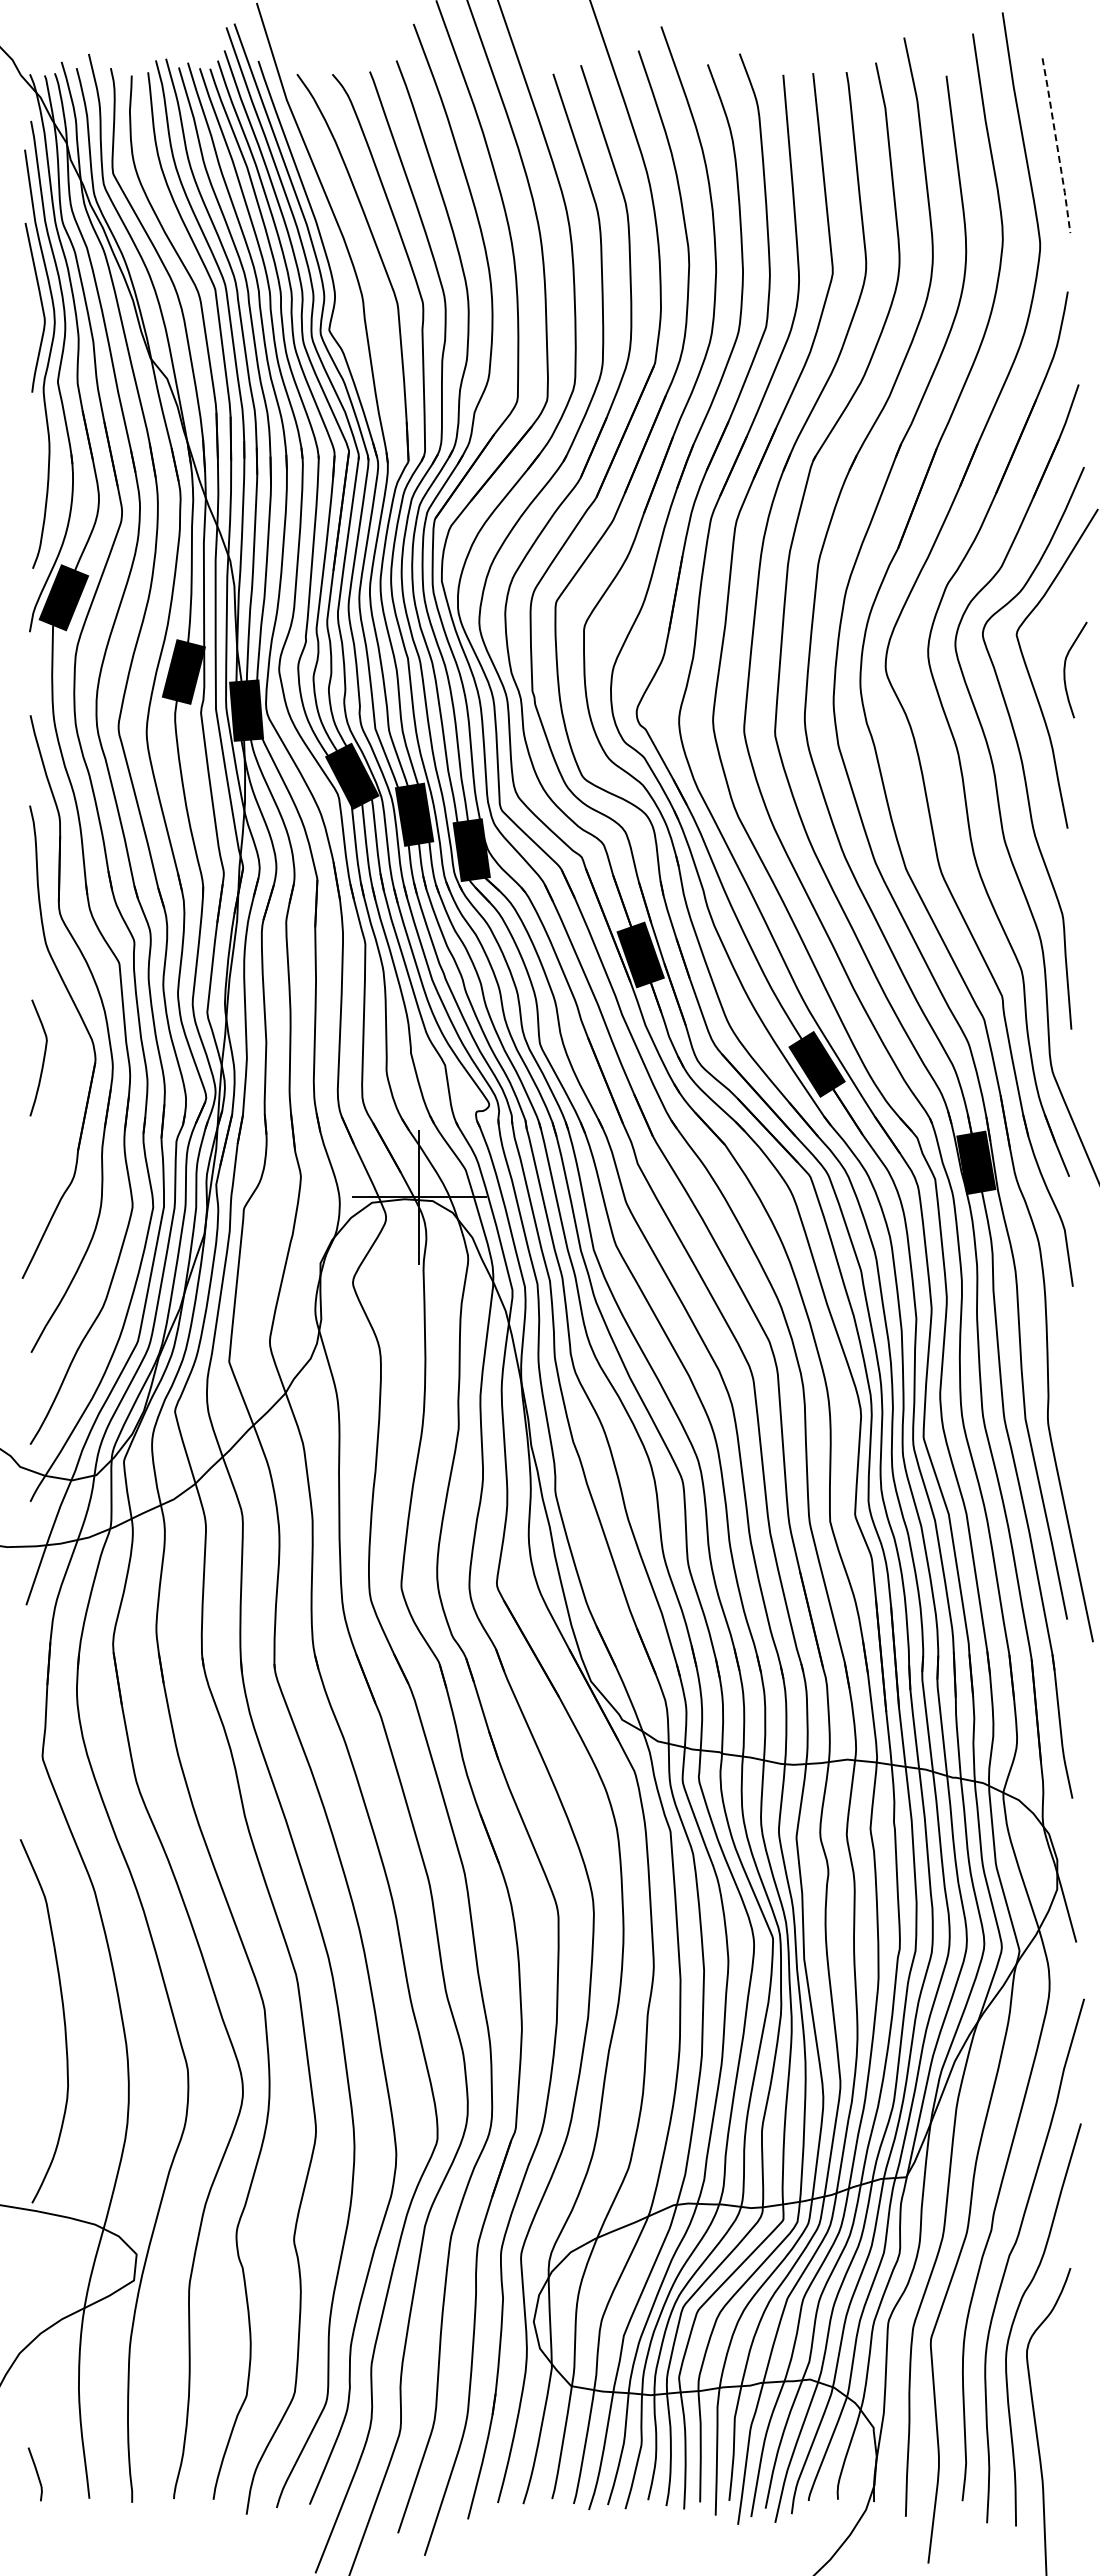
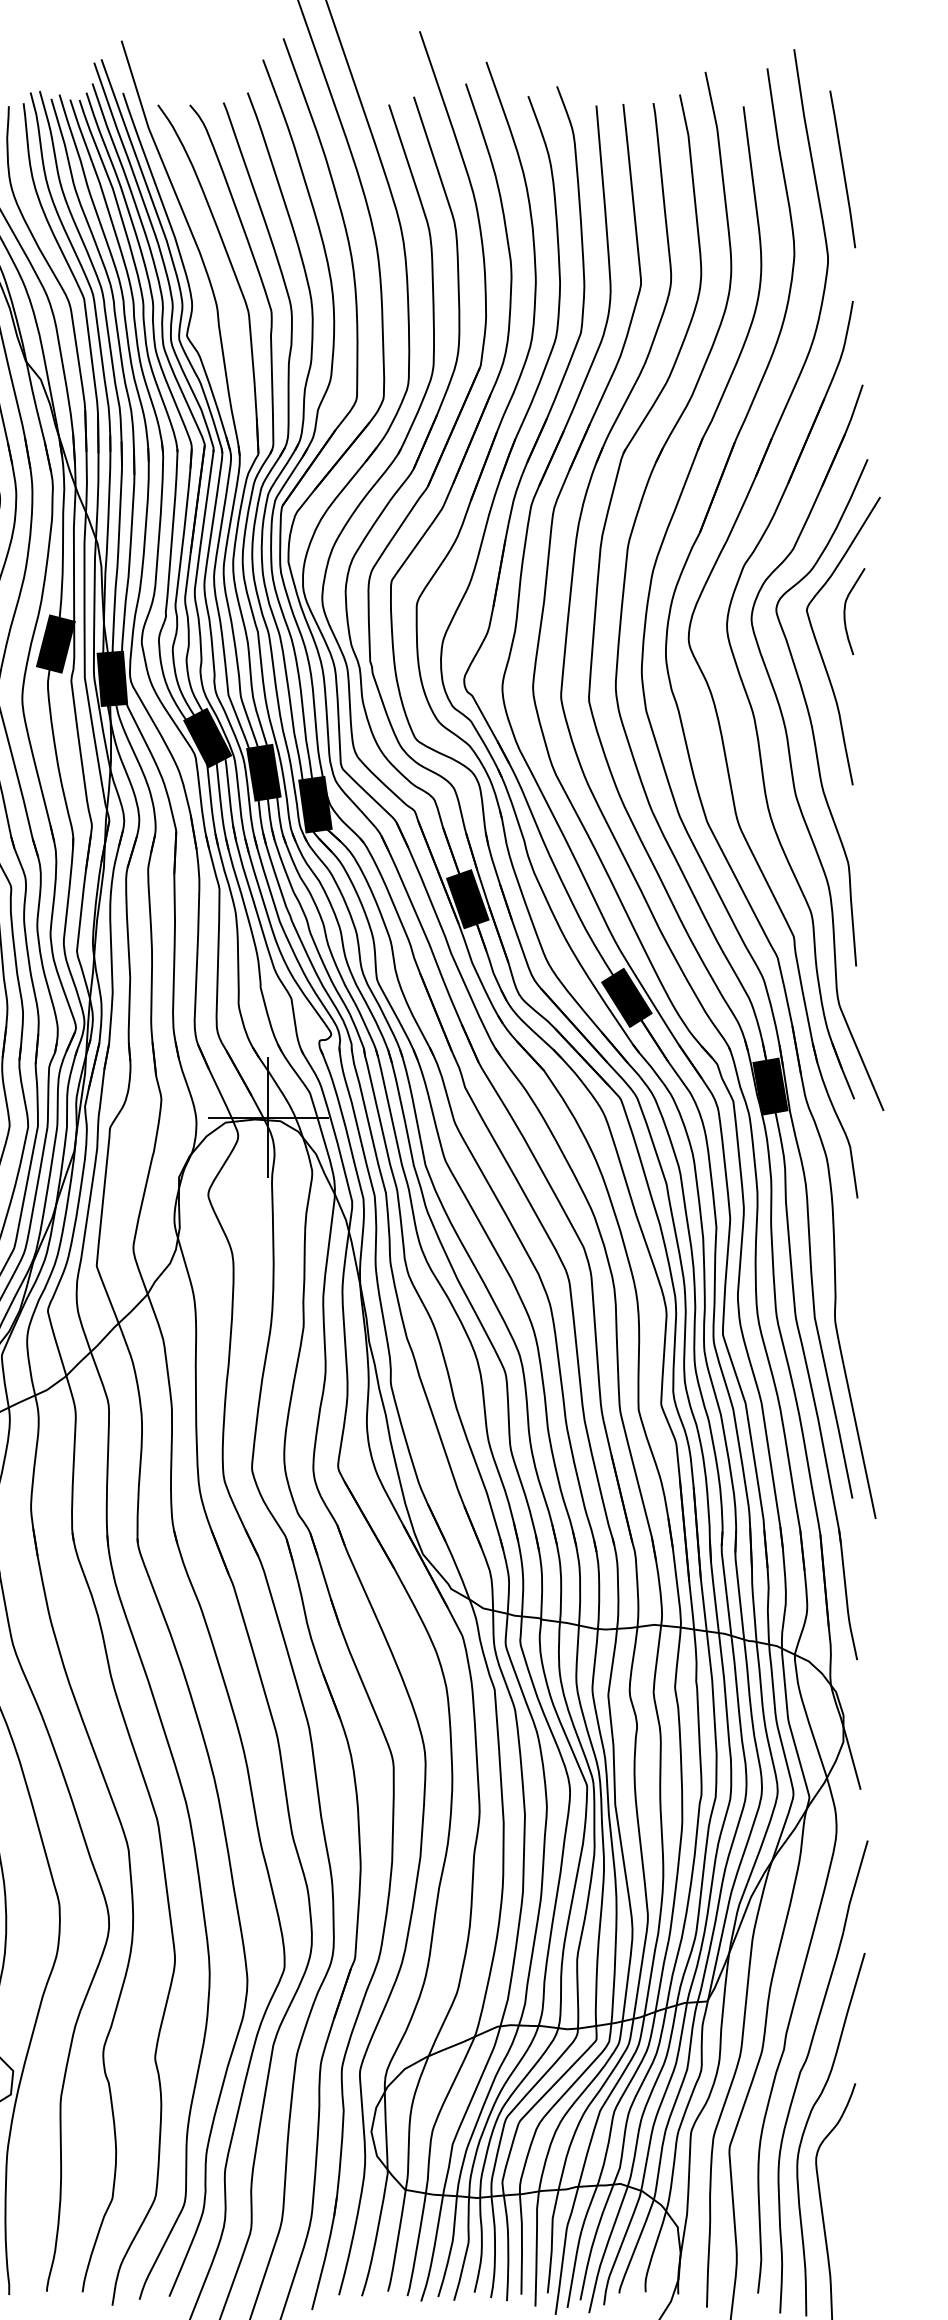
line: (1057, 146) -> (843, 170), dashed -> solid
curve: (1065, 669) -> (845, 611), moved

